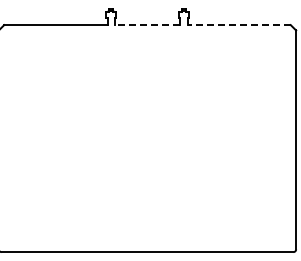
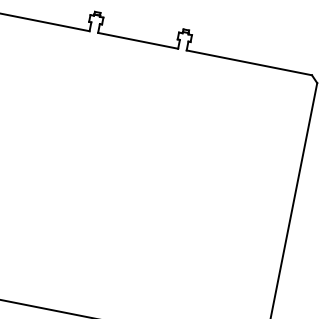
line: (147, 25) -> (138, 41), dashed -> solid
line: (239, 25) -> (249, 63), dashed -> solid

